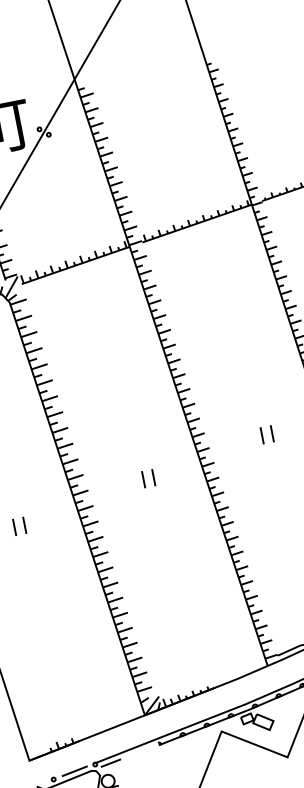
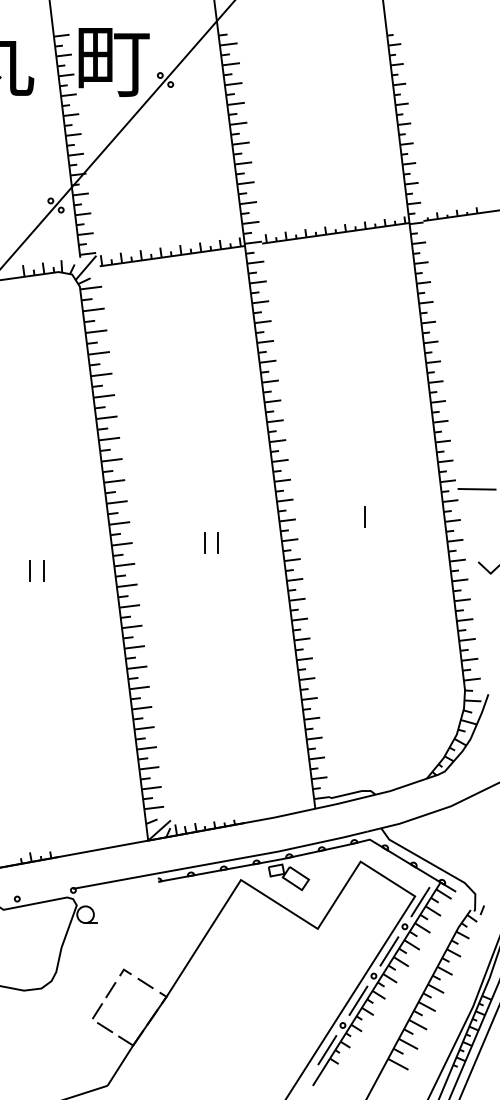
line: (272, 433) -> (378, 516), removed
line: (110, 763) -> (93, 892), removed
line: (74, 771) -> (45, 893), removed

